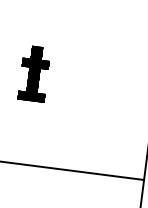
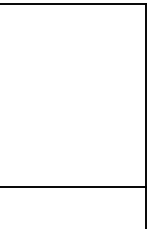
part: (34, 73) -> (23, 95), removed

